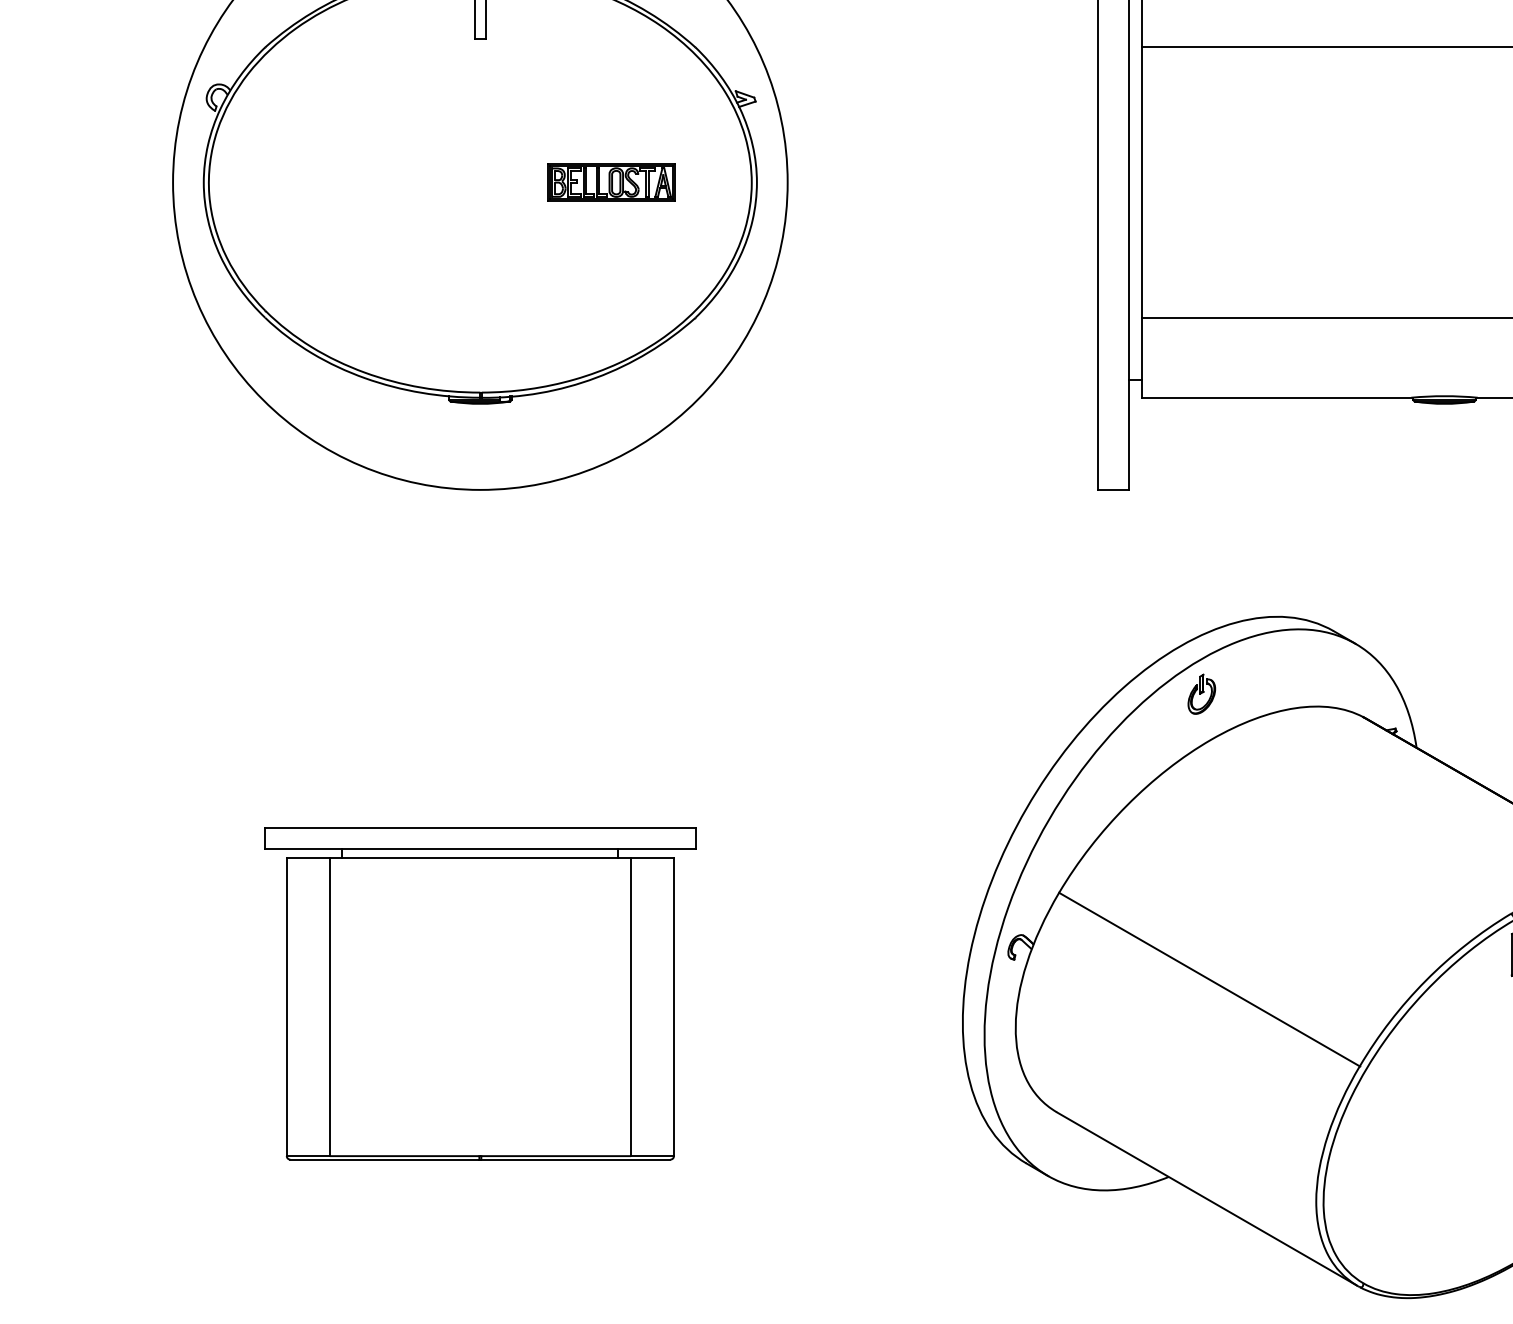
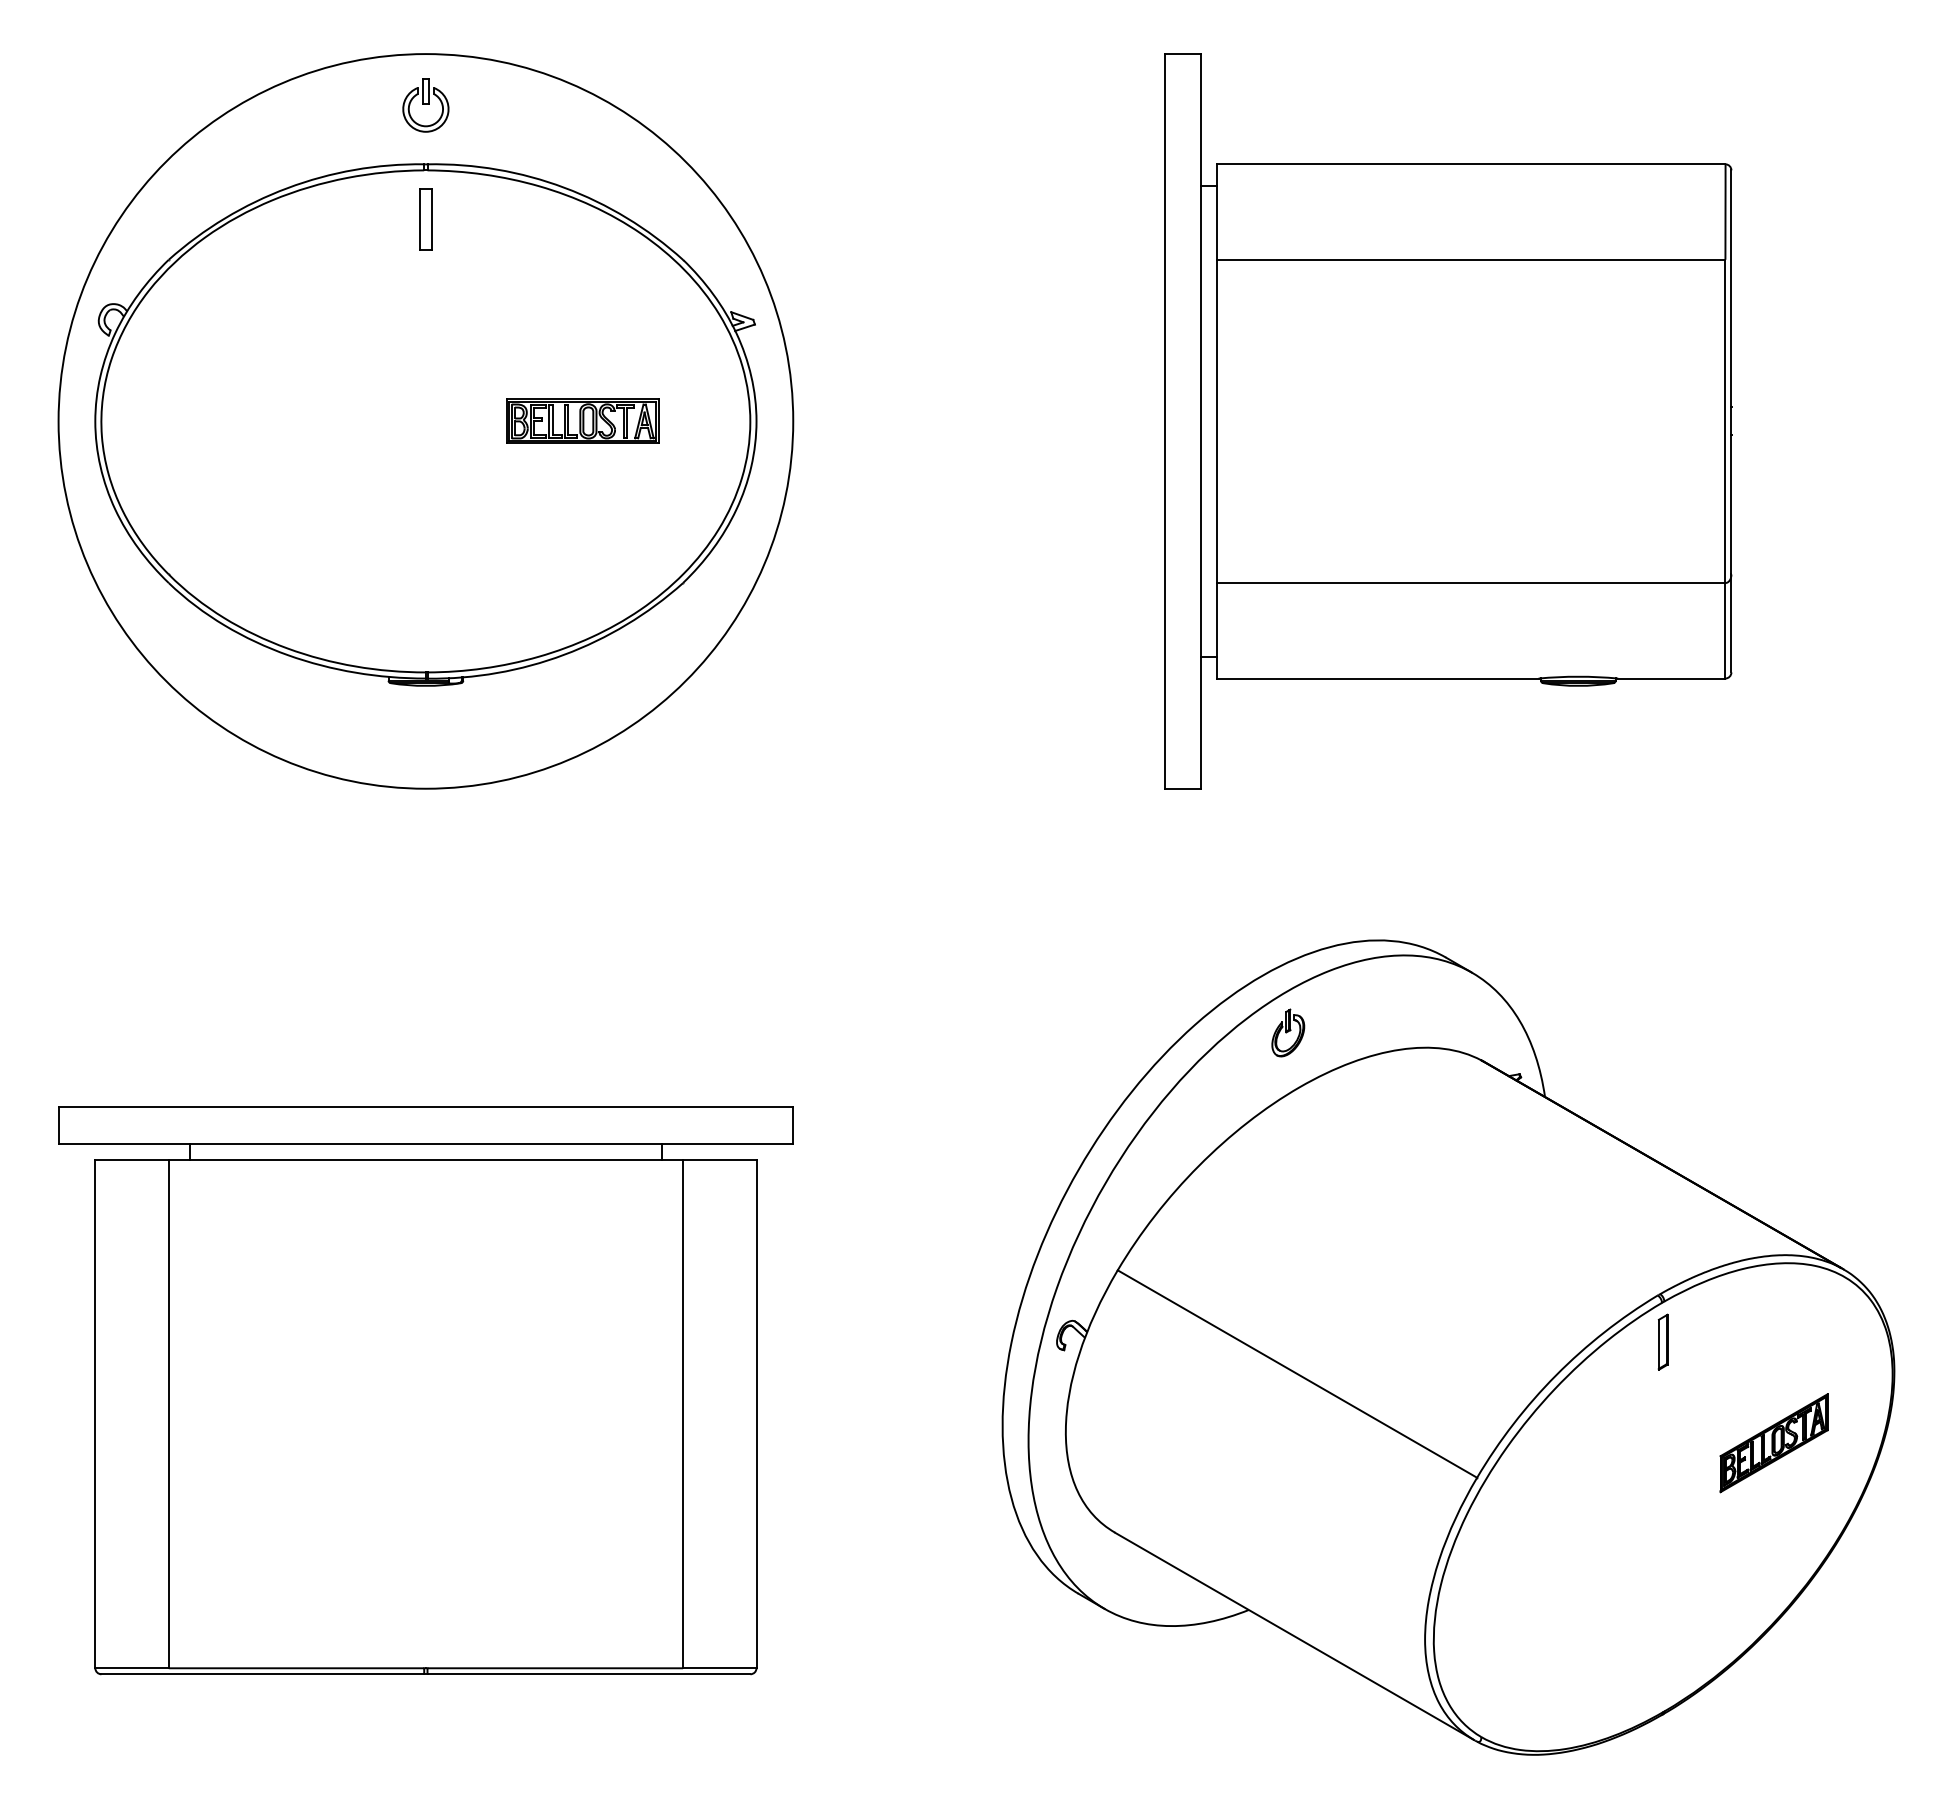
part: (480, 993) -> (425, 1390), size x1.43

